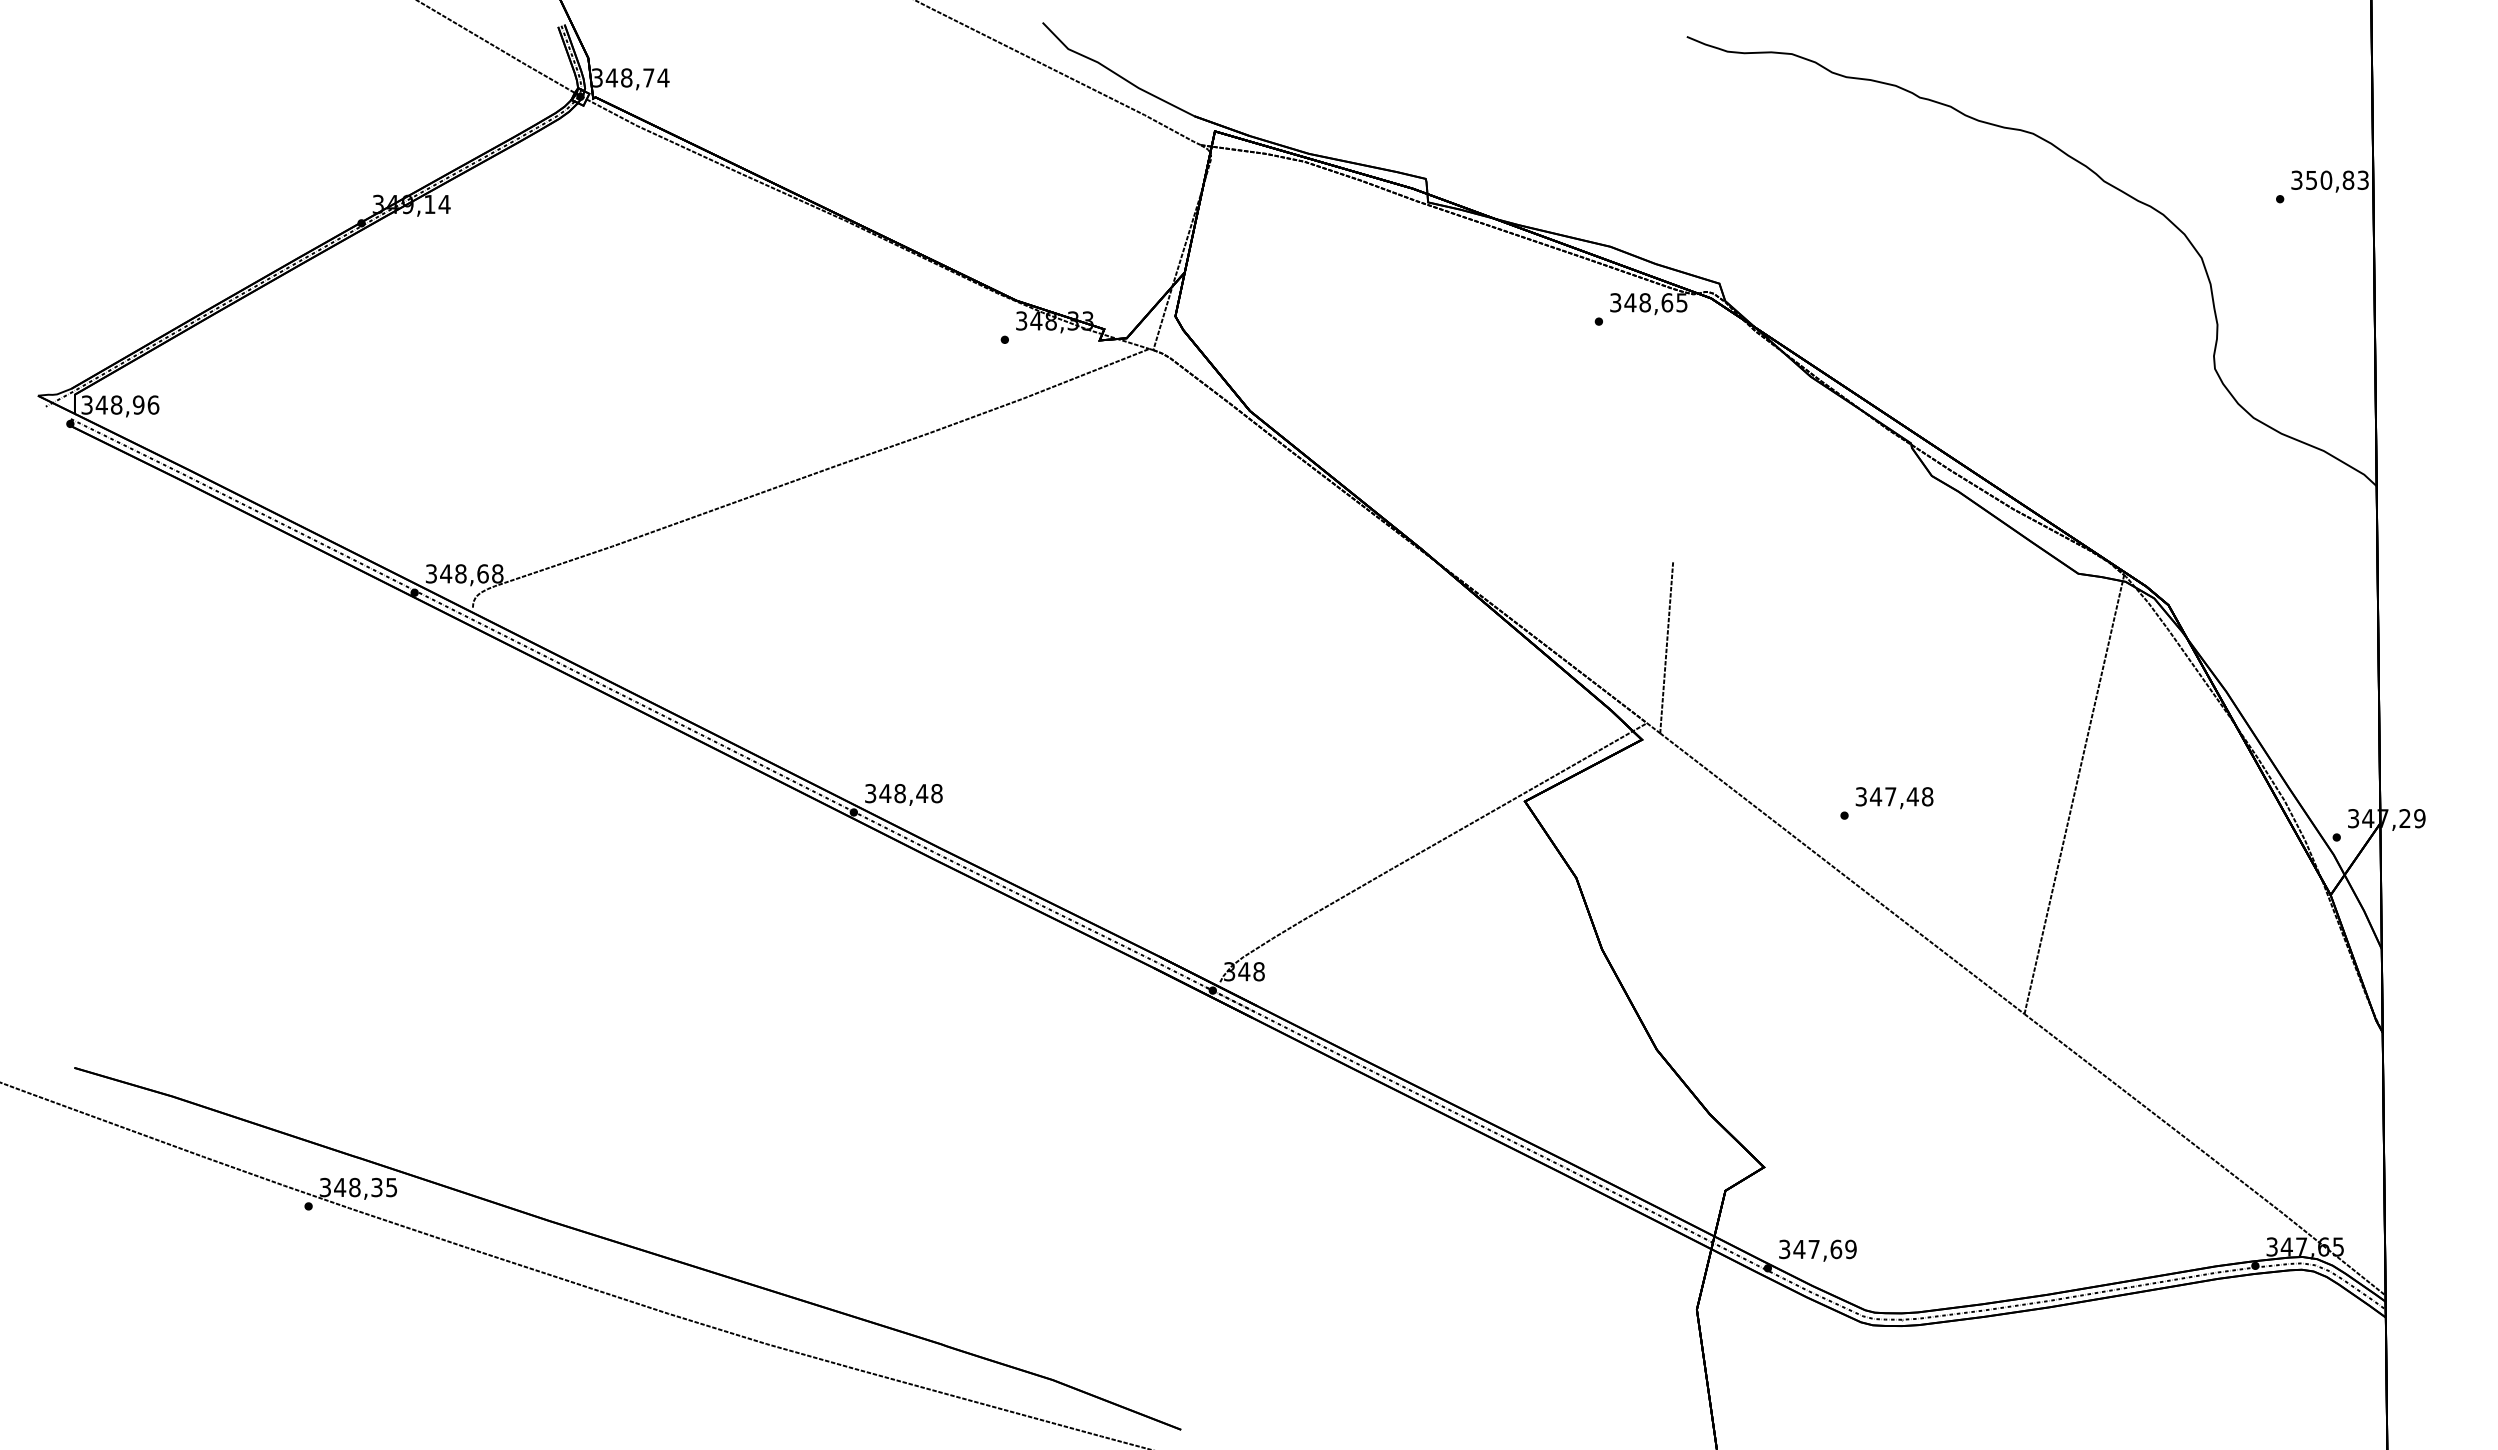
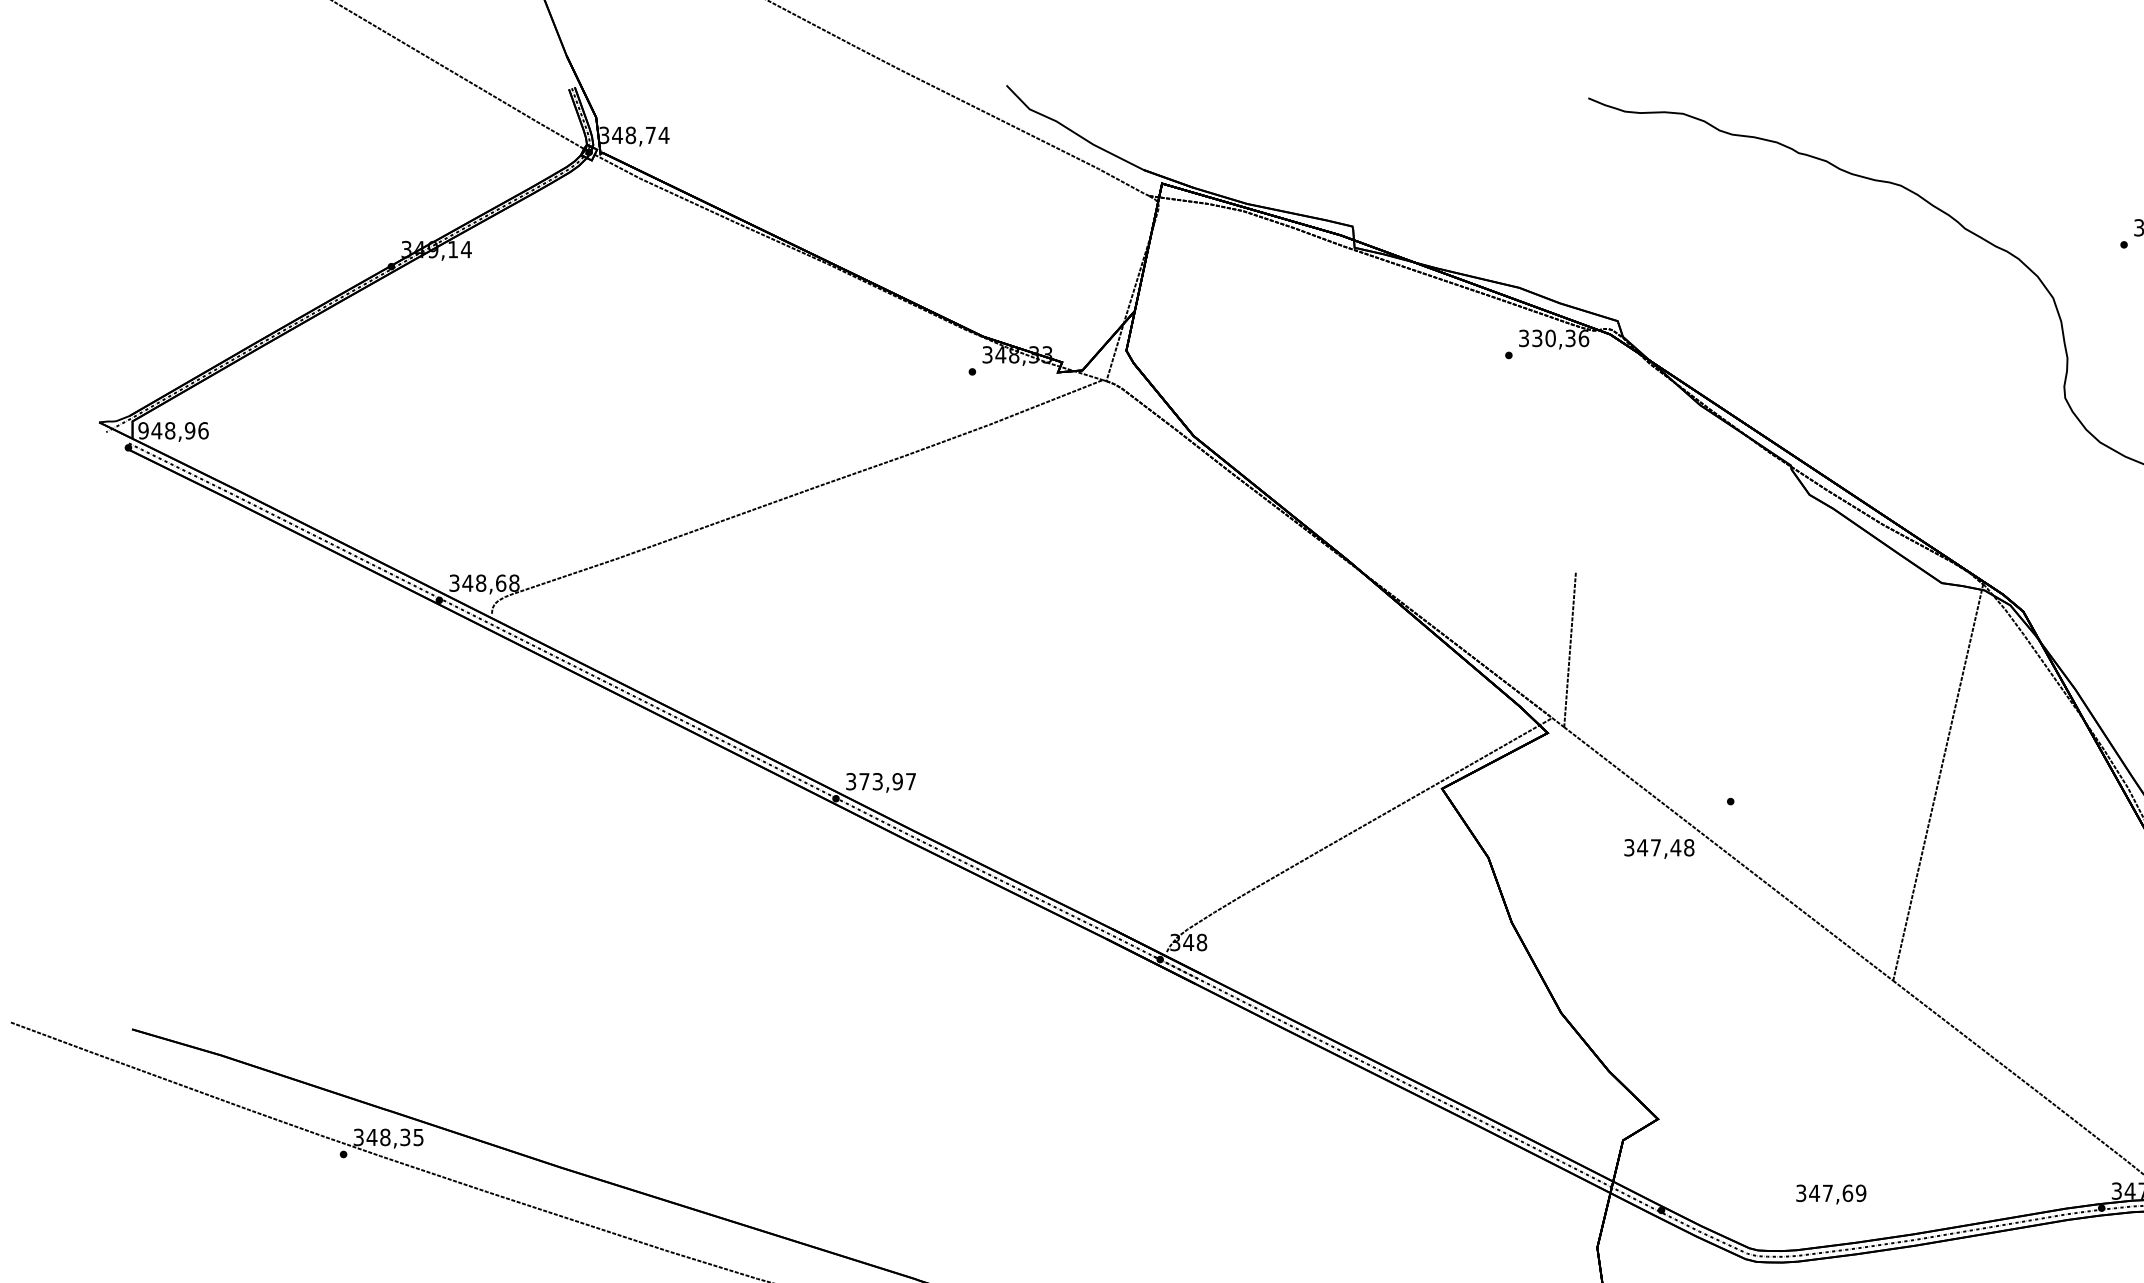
text: (1655, 302) -> (1559, 338), 348,65 -> 330,36
text: (86, 404) -> (142, 430), 348,96 -> 948,96
text: (910, 793) -> (887, 781), 348,48 -> 373,97
text: (1894, 798) -> (1659, 849), moved
text: (1817, 1250) -> (1830, 1194), moved

